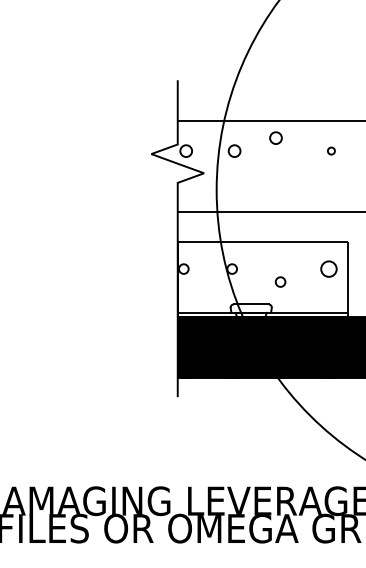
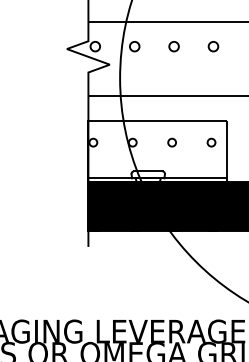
circle: (275, 137) -> (173, 46), moved
circle: (331, 150) -> (213, 46), size x1.67
circle: (328, 268) -> (211, 142), size x0.62
circle: (280, 281) -> (172, 142), moved

